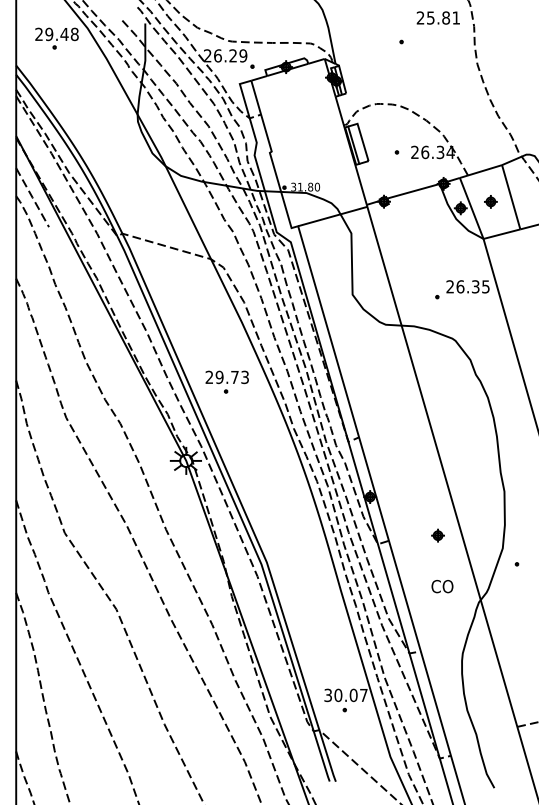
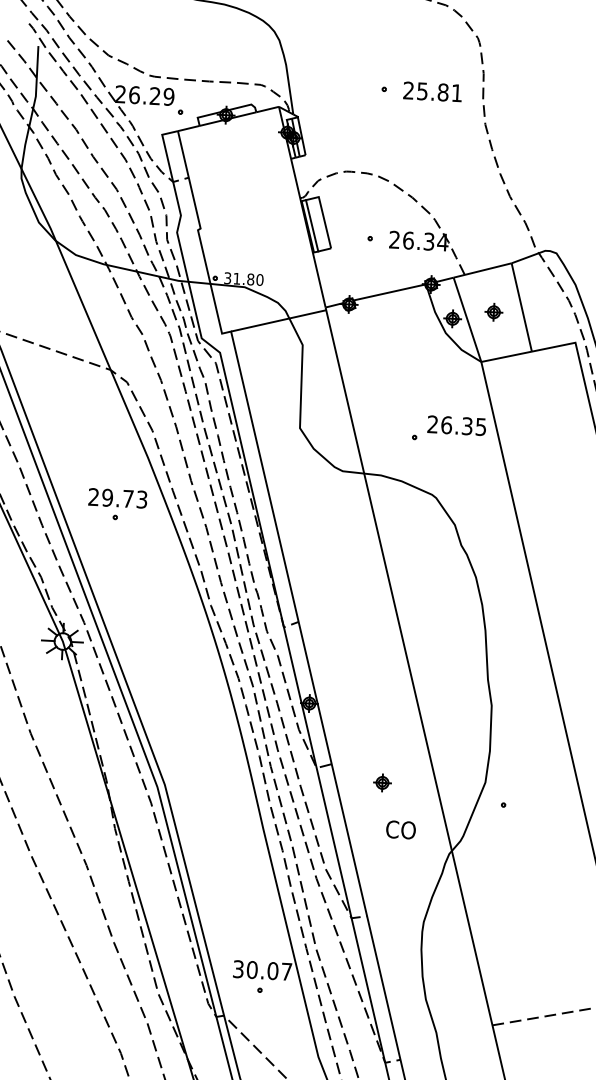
text: (437, 17) -> (431, 91), moved
part: (226, 381) -> (116, 503), moved
part: (437, 535) -> (381, 782), moved

